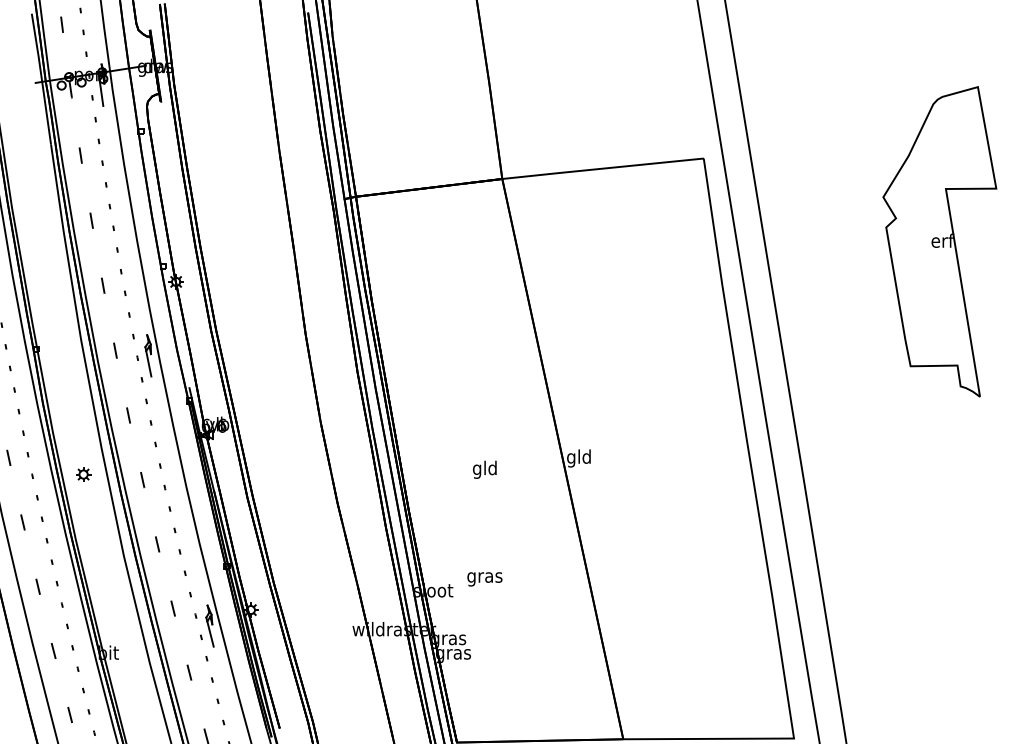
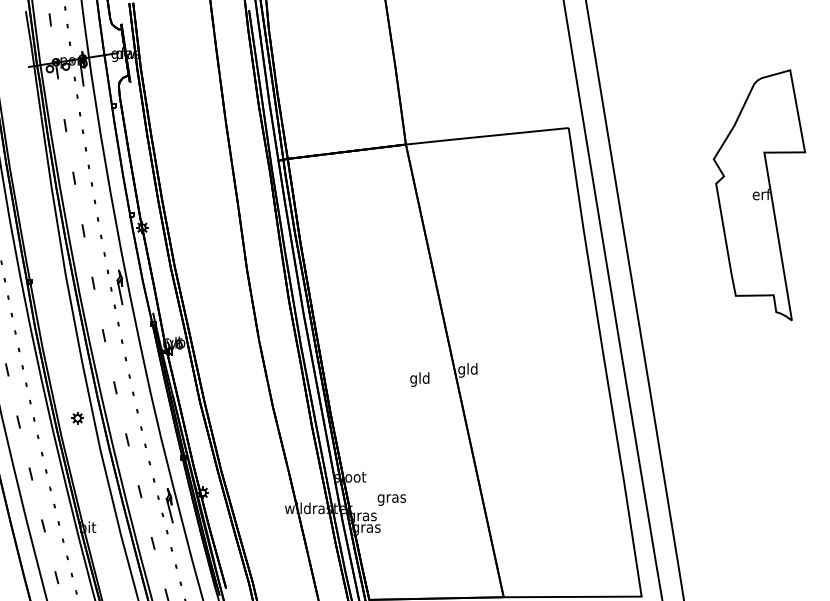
text: (484, 469) -> (419, 379), moved
part: (83, 474) -> (77, 418), moved
text: (484, 578) -> (391, 499), moved

